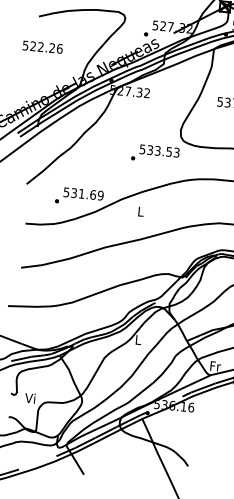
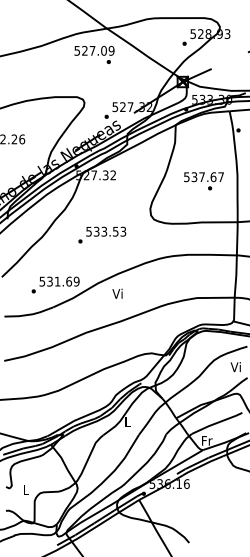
text: (155, 153) -> (102, 234), moved
text: (140, 211) -> (117, 293), L -> Vi
text: (30, 397) -> (25, 489), Vi -> L

